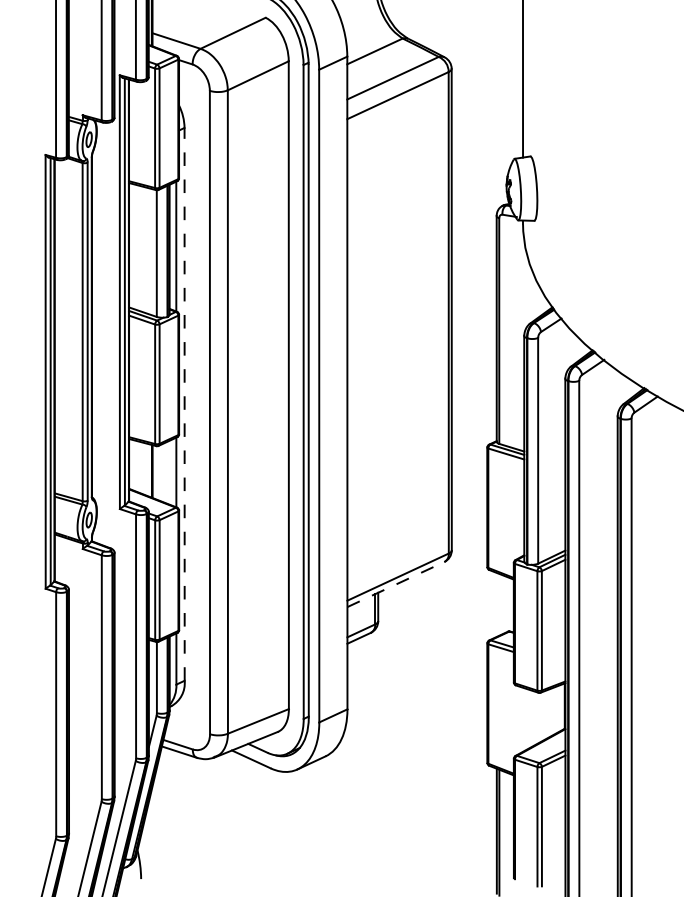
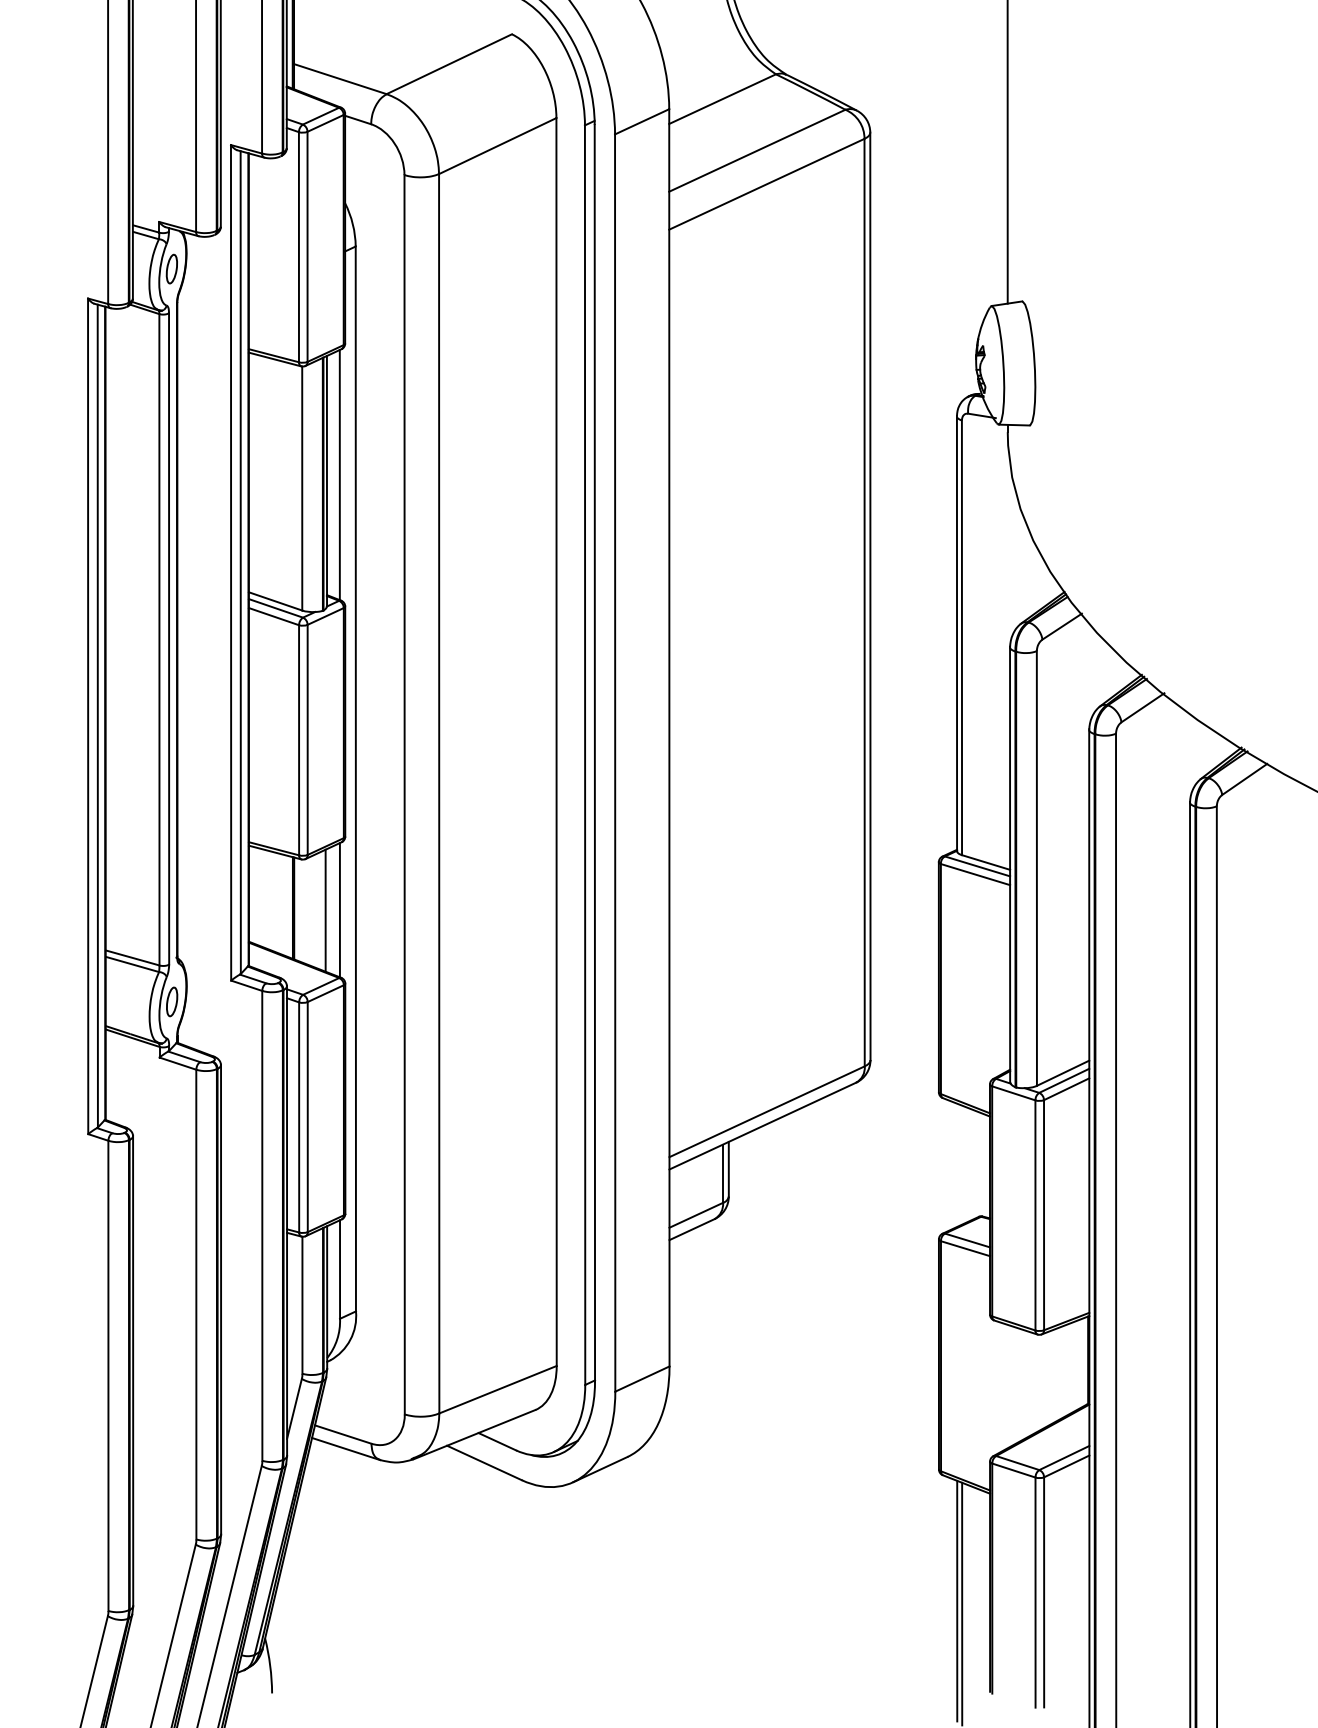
line: (184, 403) -> (355, 777), dashed -> solid
line: (168, 472) -> (324, 910), added
line: (396, 584) -> (763, 1125), dashed -> solid

